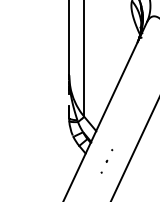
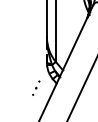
part: (107, 160) -> (36, 87), moved

